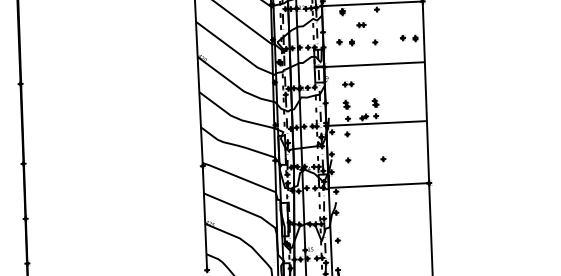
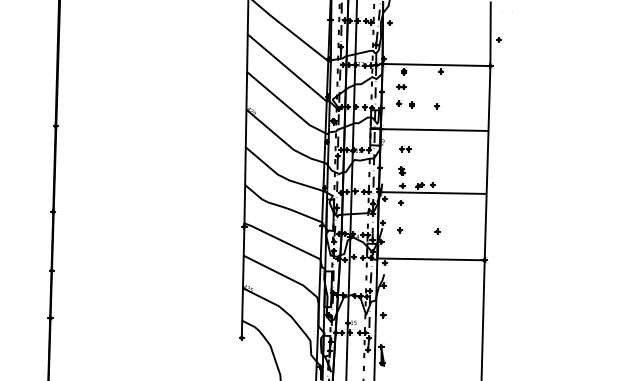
part: (361, 24) -> (401, 86), moved
part: (409, 38) -> (473, 104), removed
part: (374, 102) -> (432, 170), removed

